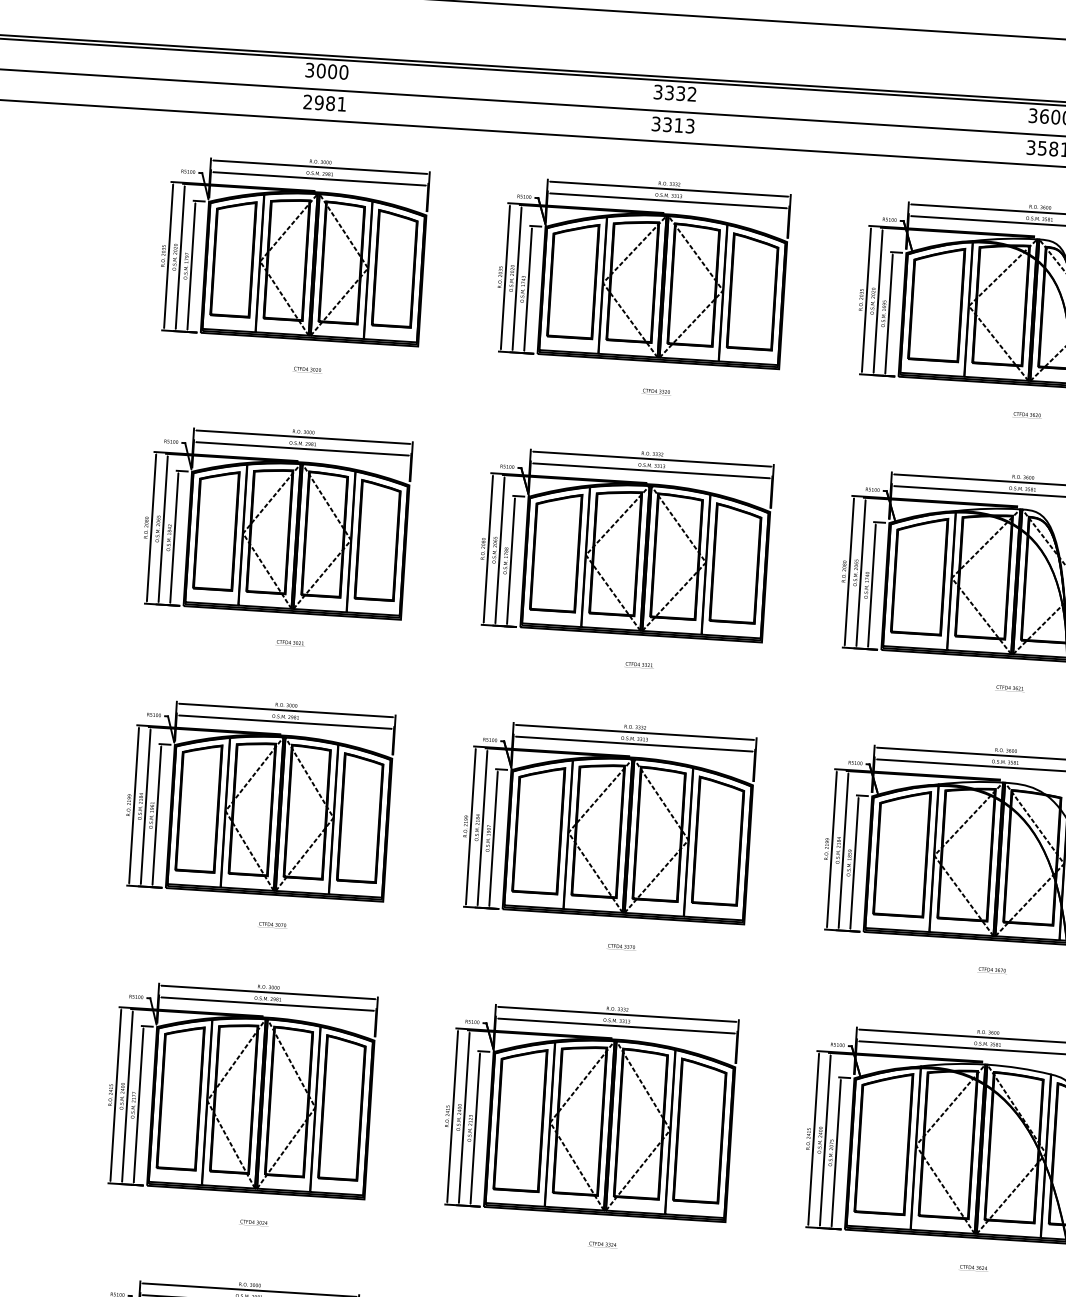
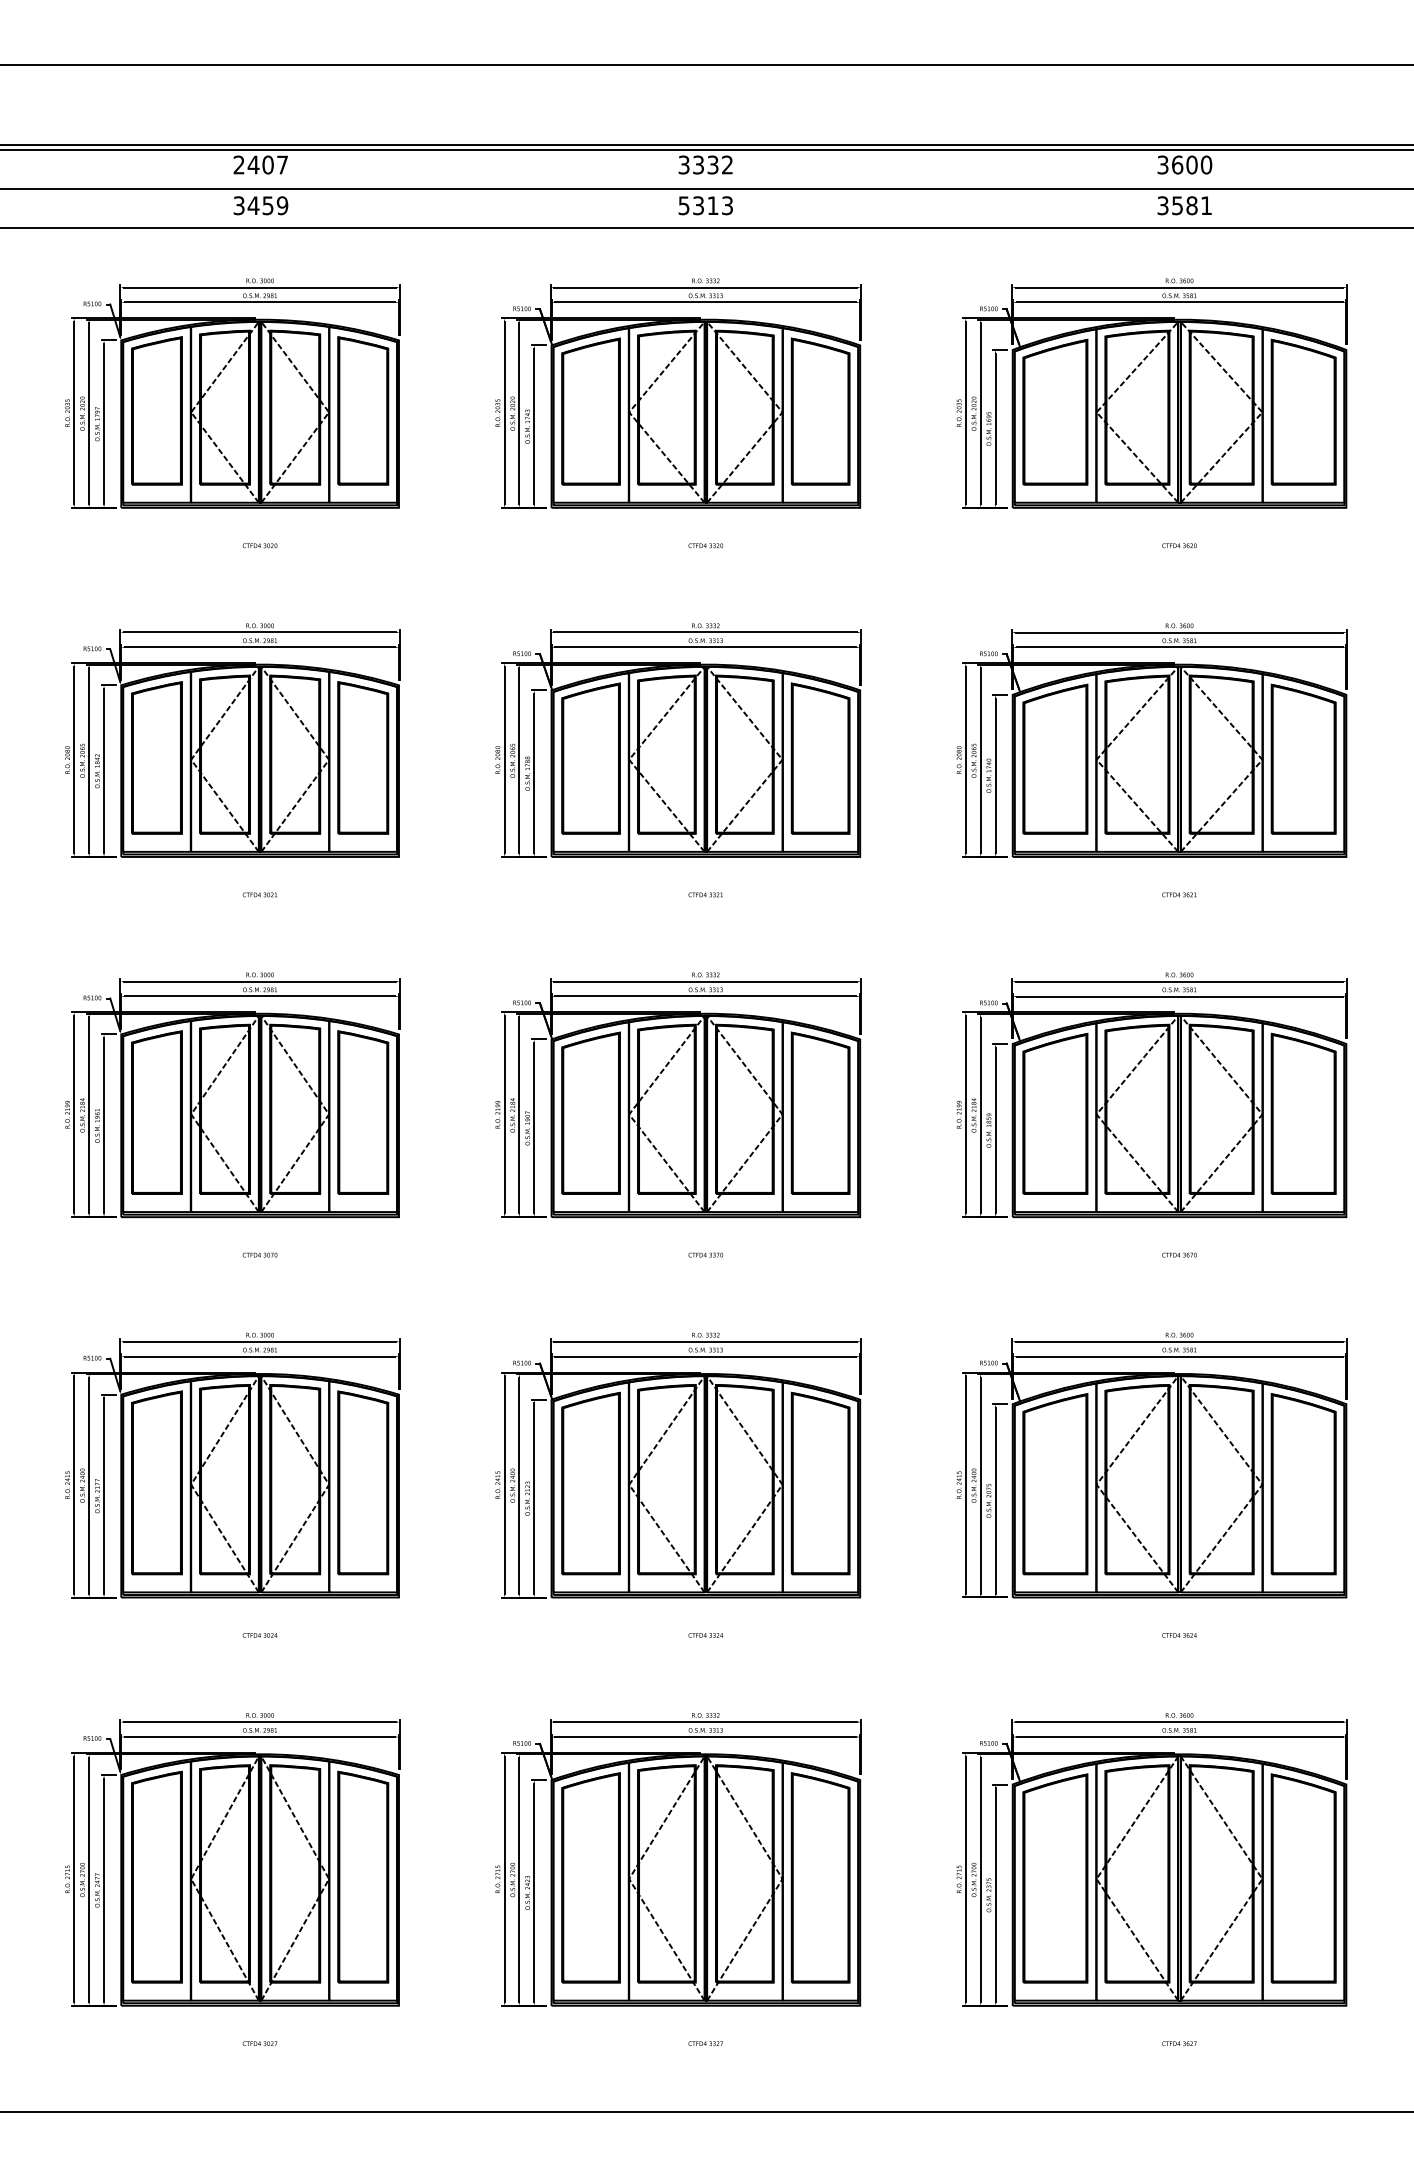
text: (326, 70) -> (260, 164), 3000 -> 2407
text: (324, 103) -> (260, 205), 2981 -> 3459
text: (656, 123) -> (684, 205), 3313 -> 5313

